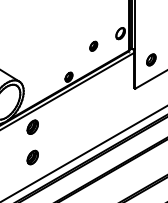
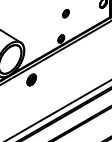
part: (93, 45) -> (65, 13), moved
part: (32, 157) -> (31, 104), removed

